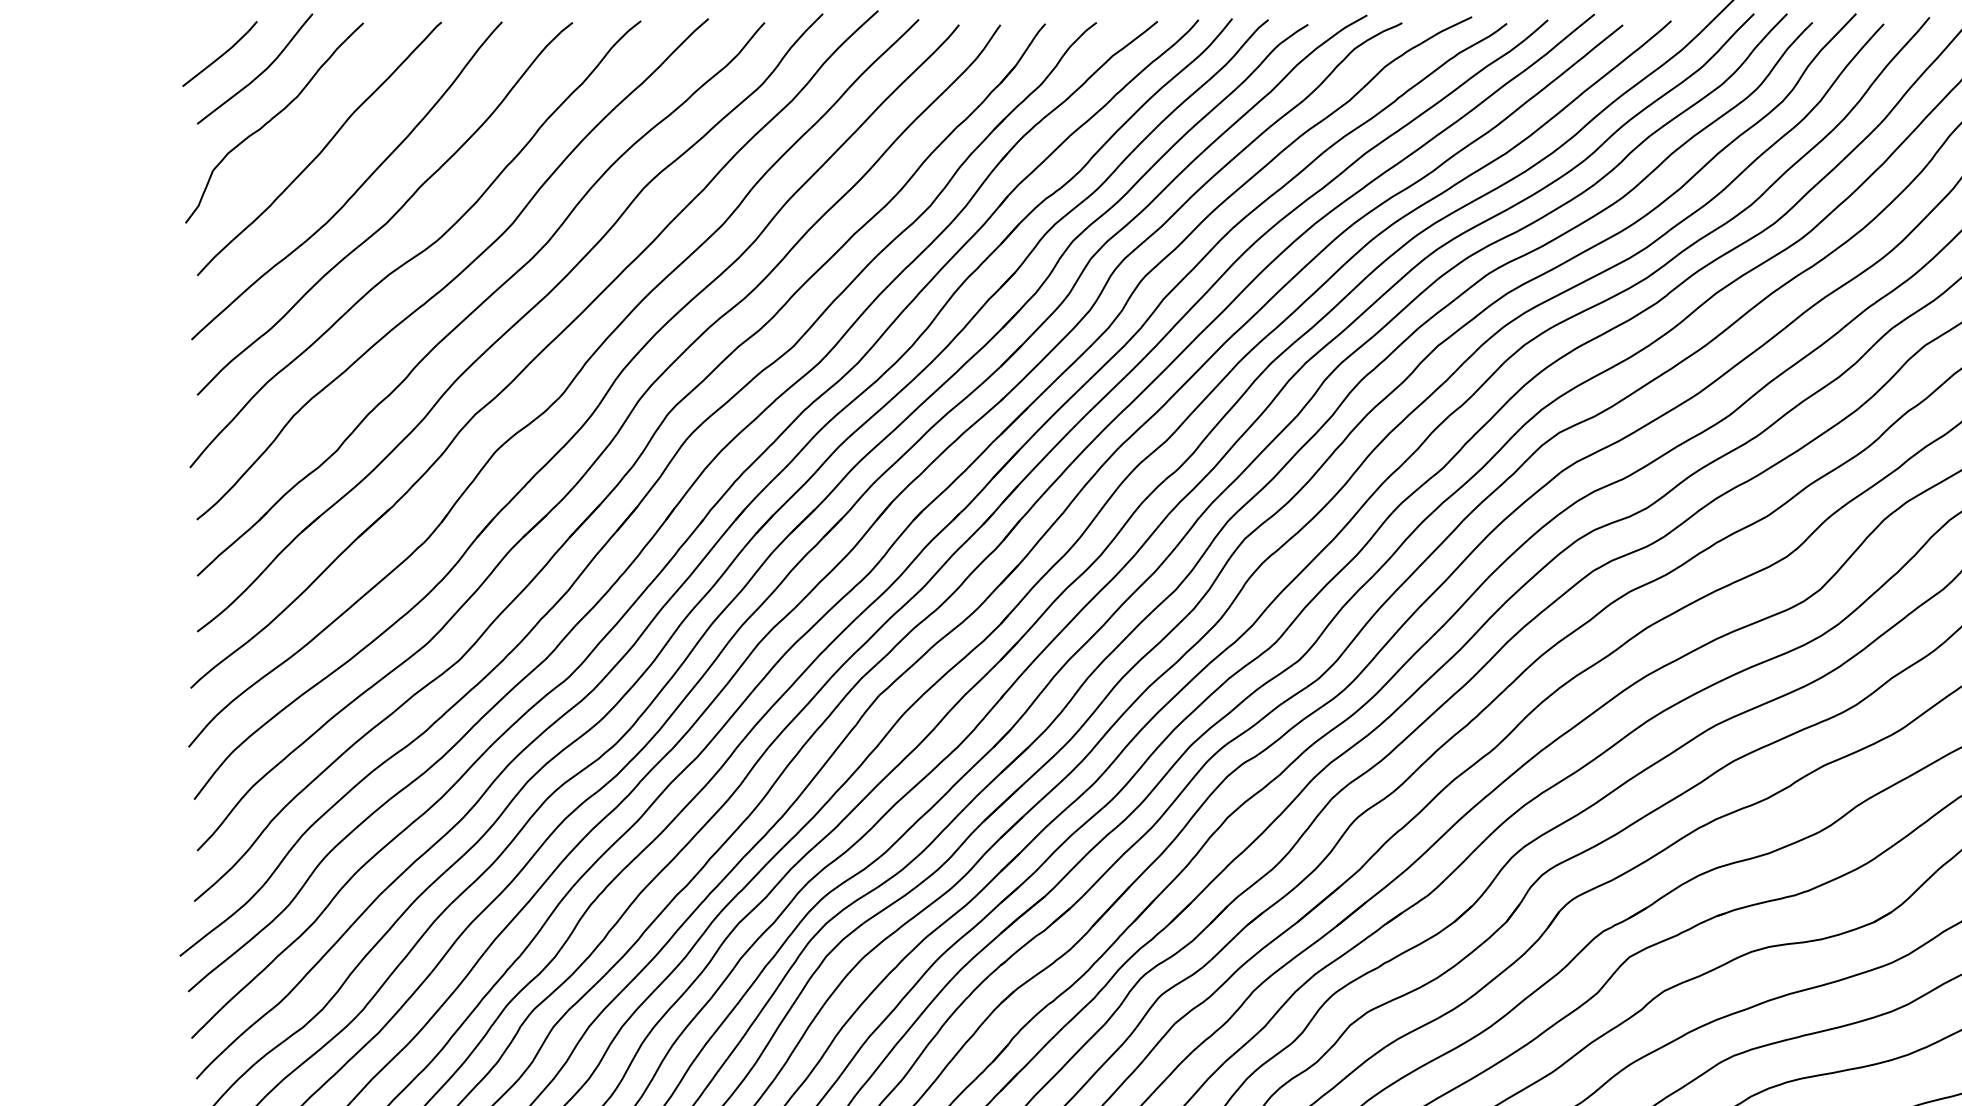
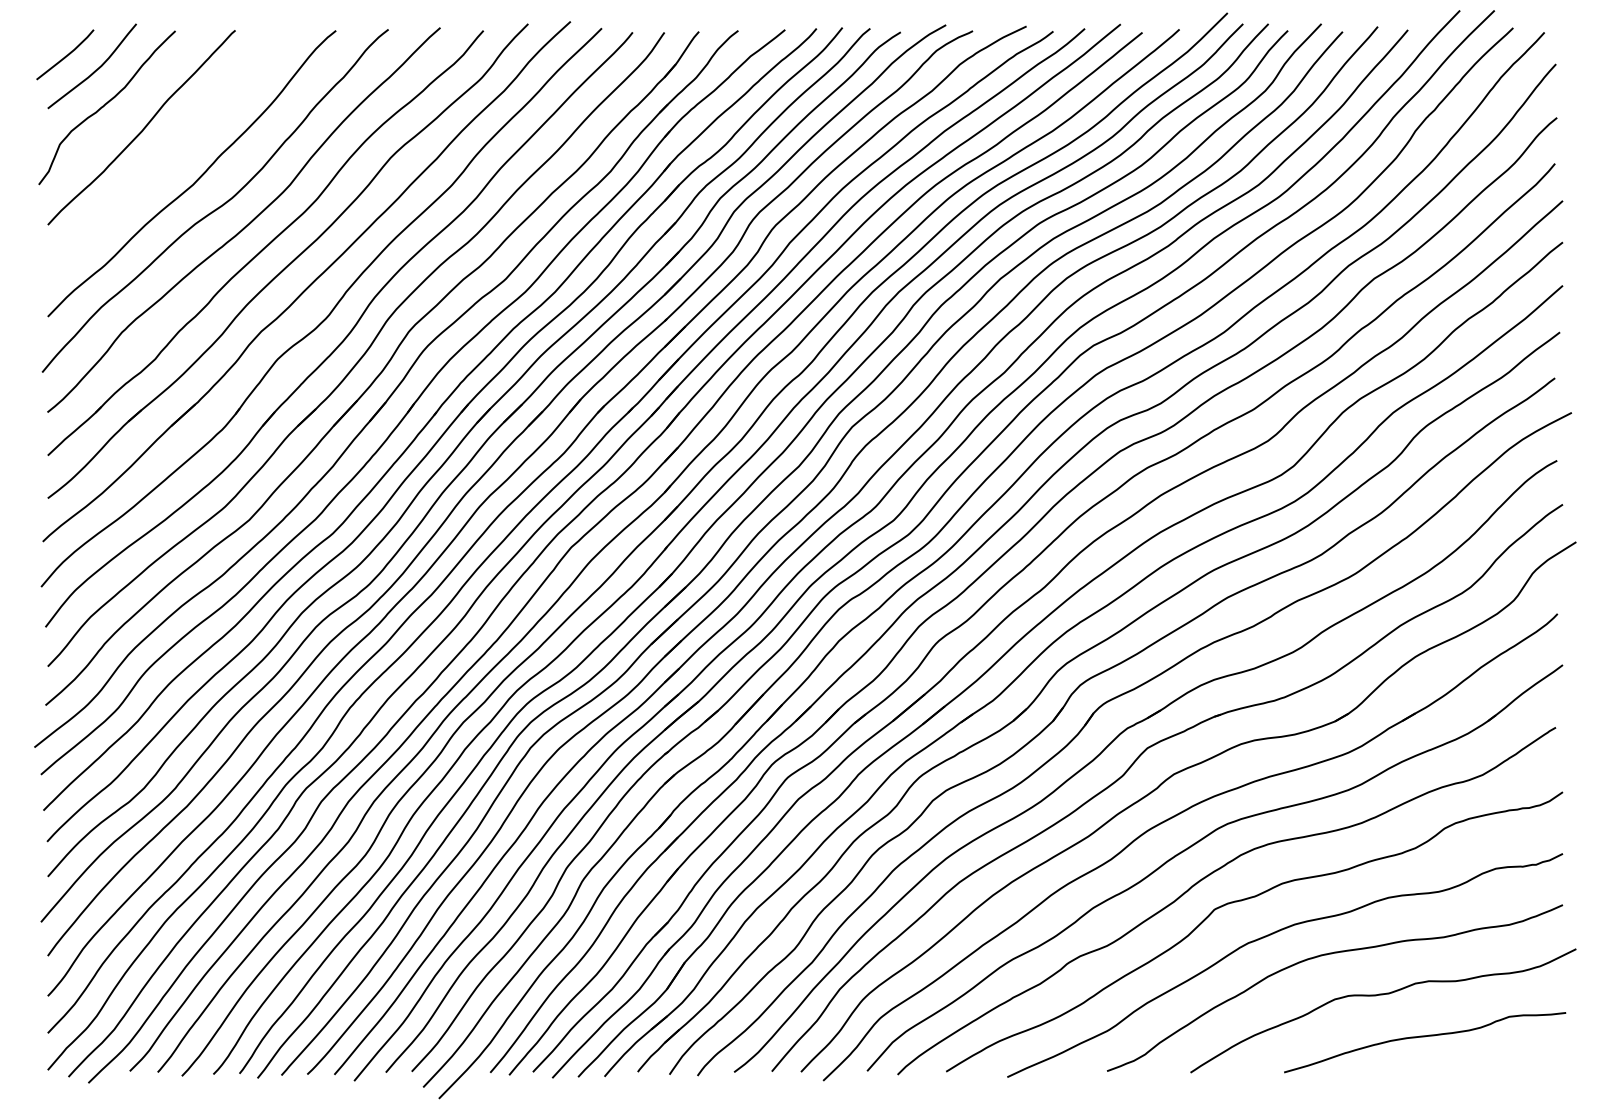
curve: (357, 189) -> (170, 158), removed

